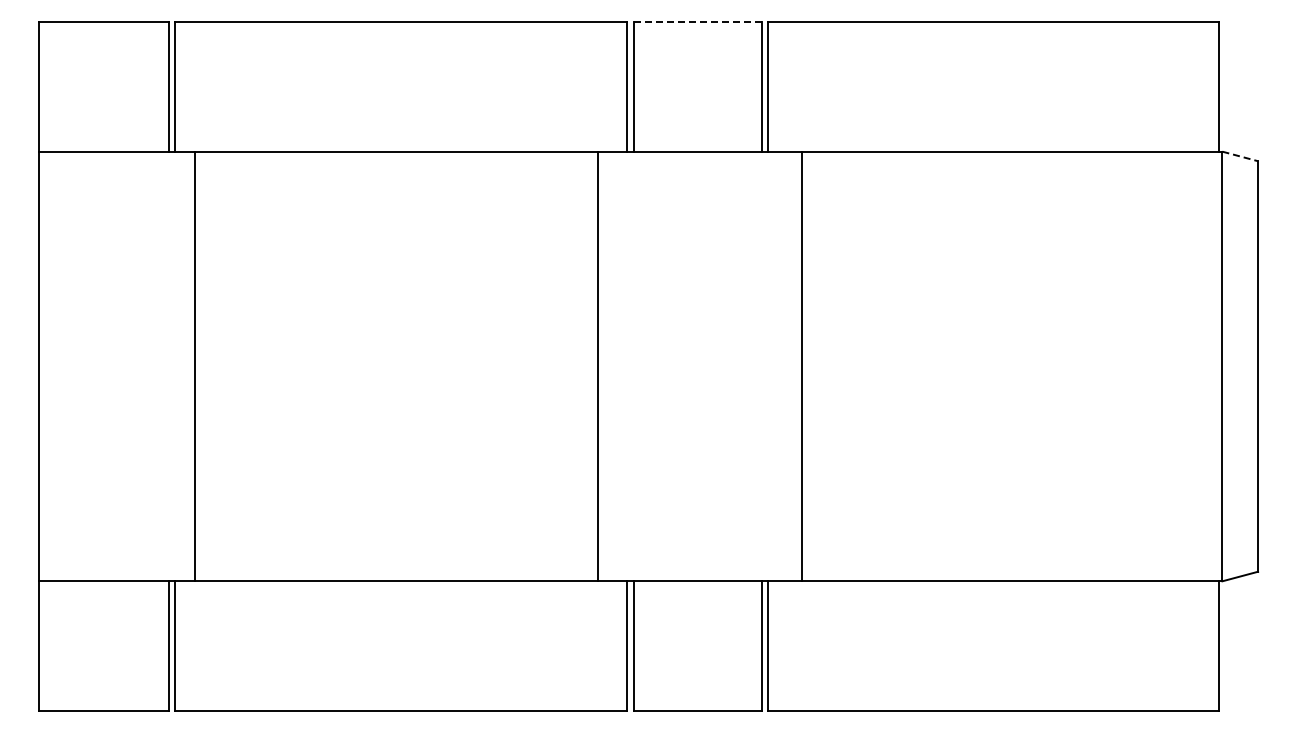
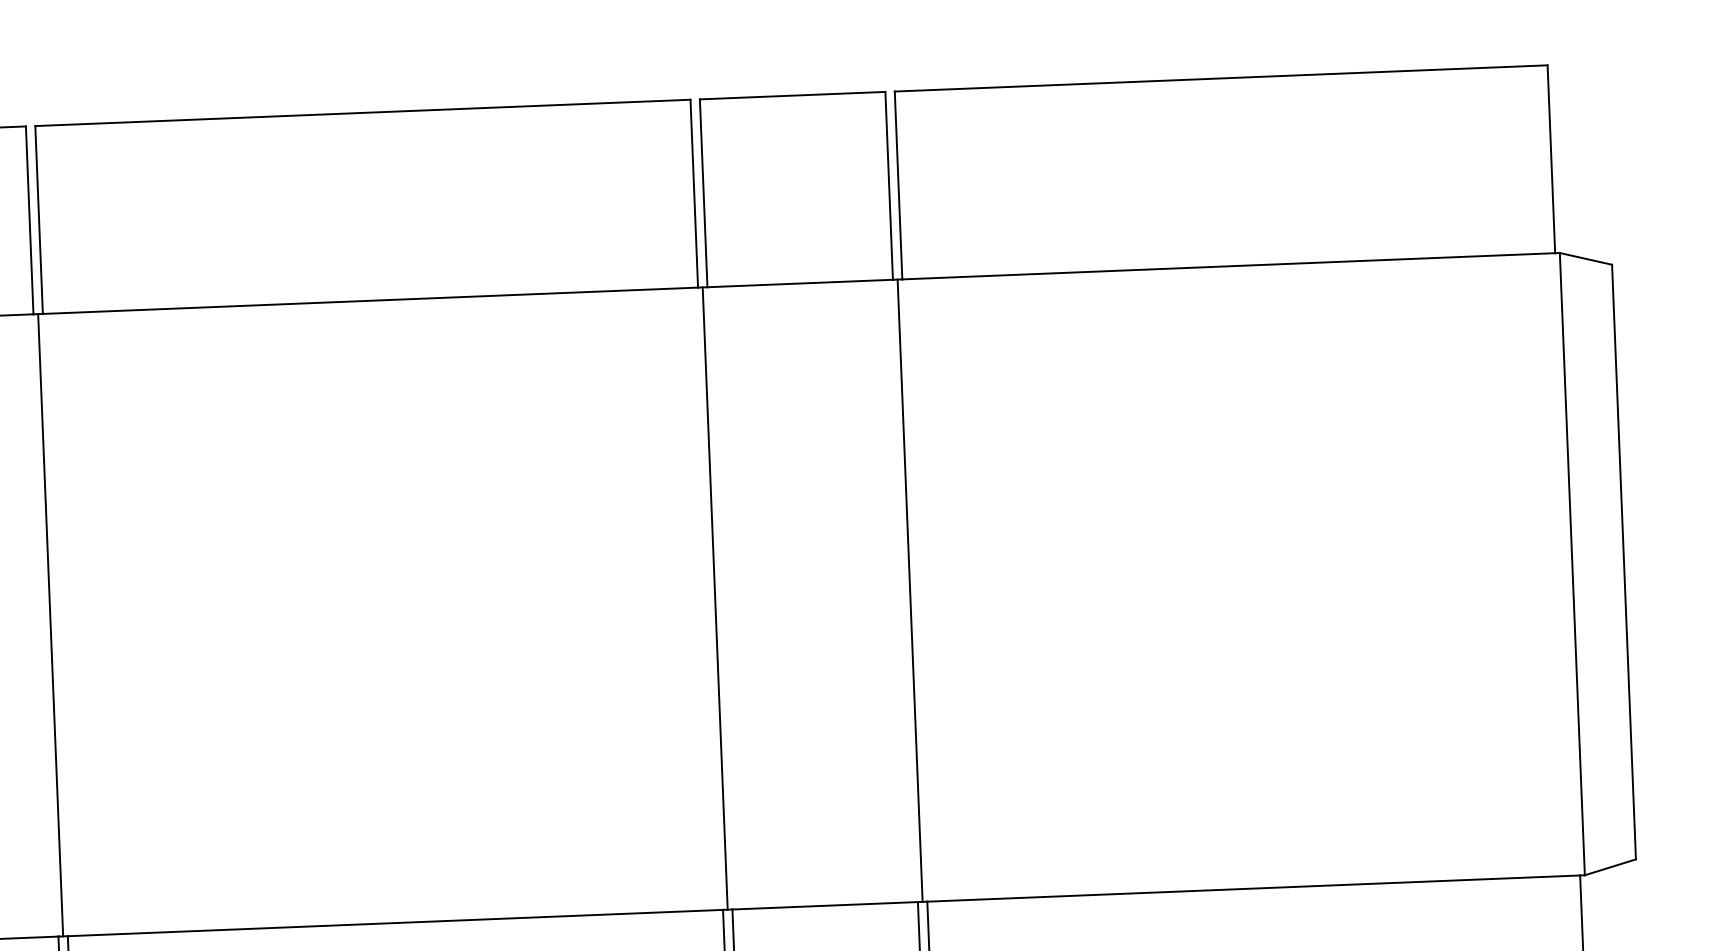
line: (698, 21) -> (793, 94), dashed -> solid
line: (1240, 156) -> (1586, 258), dashed -> solid
line: (194, 366) -> (50, 625), moved
line: (597, 366) -> (714, 598), moved
line: (802, 366) -> (910, 590), moved

